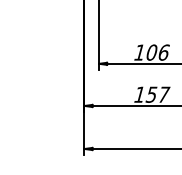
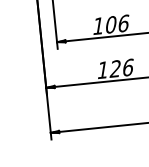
text: (157, 94) -> (121, 68), 157 -> 126

